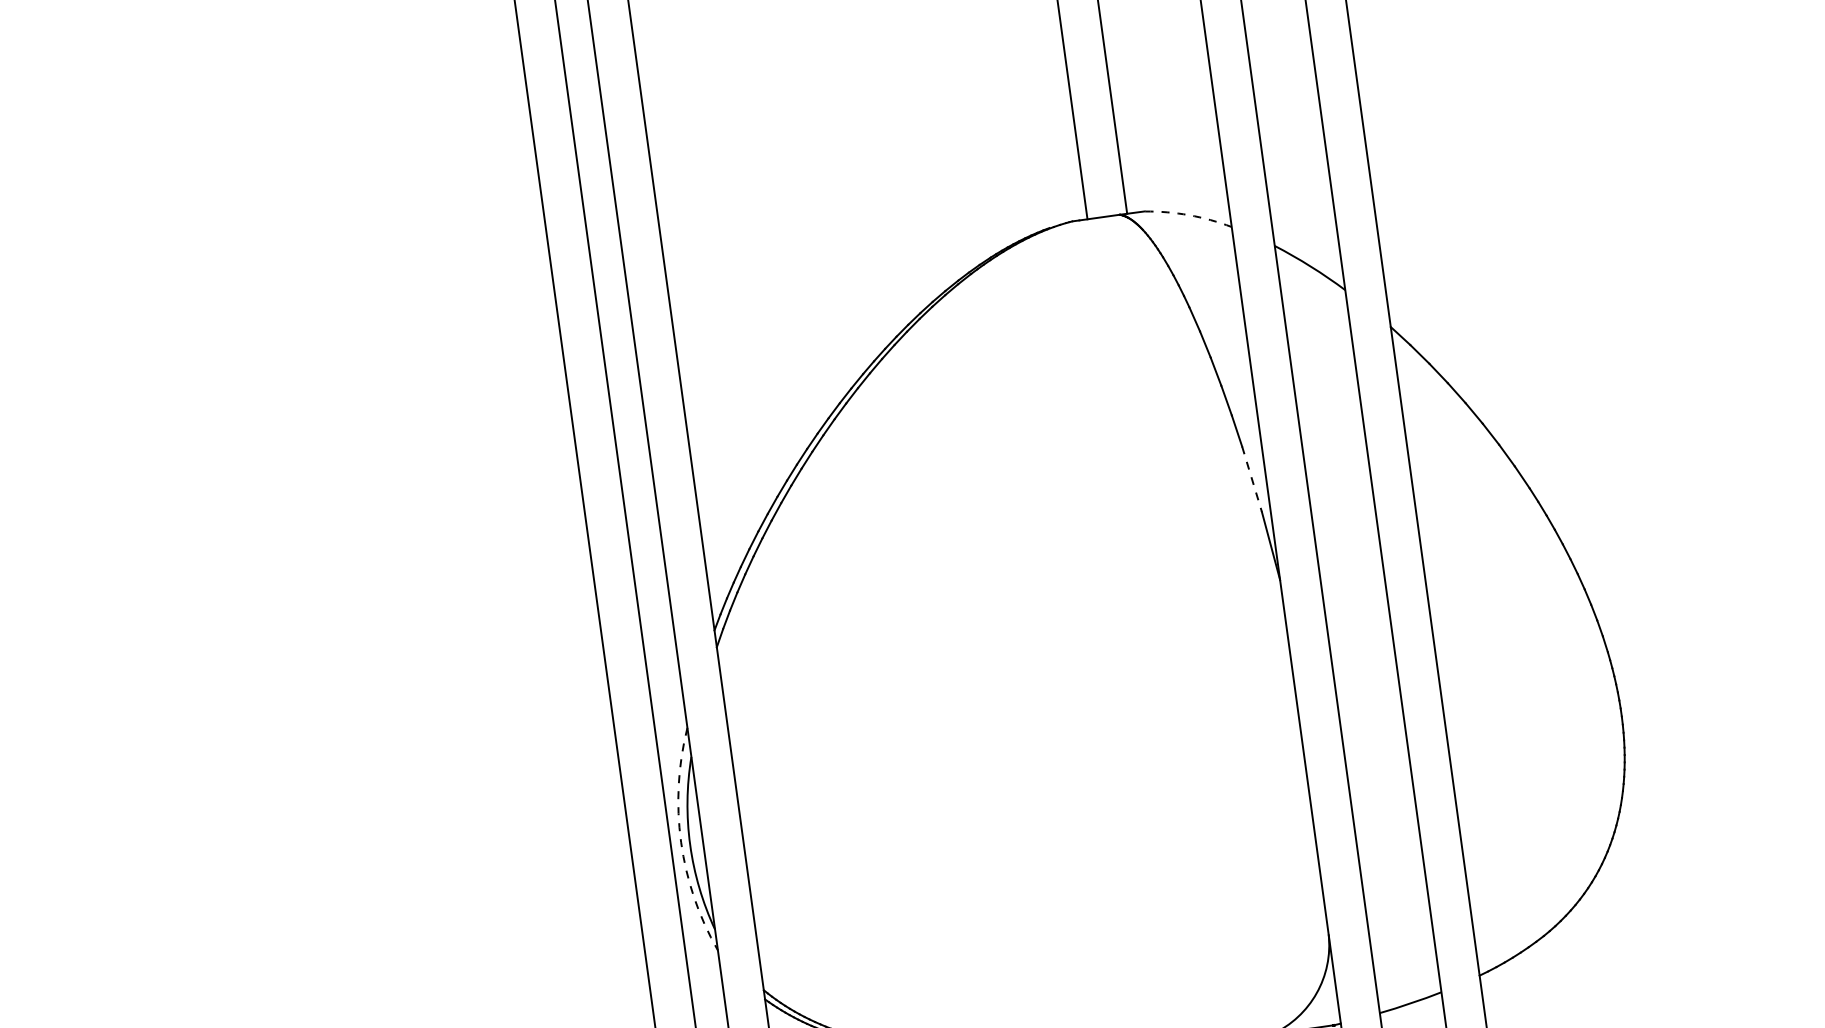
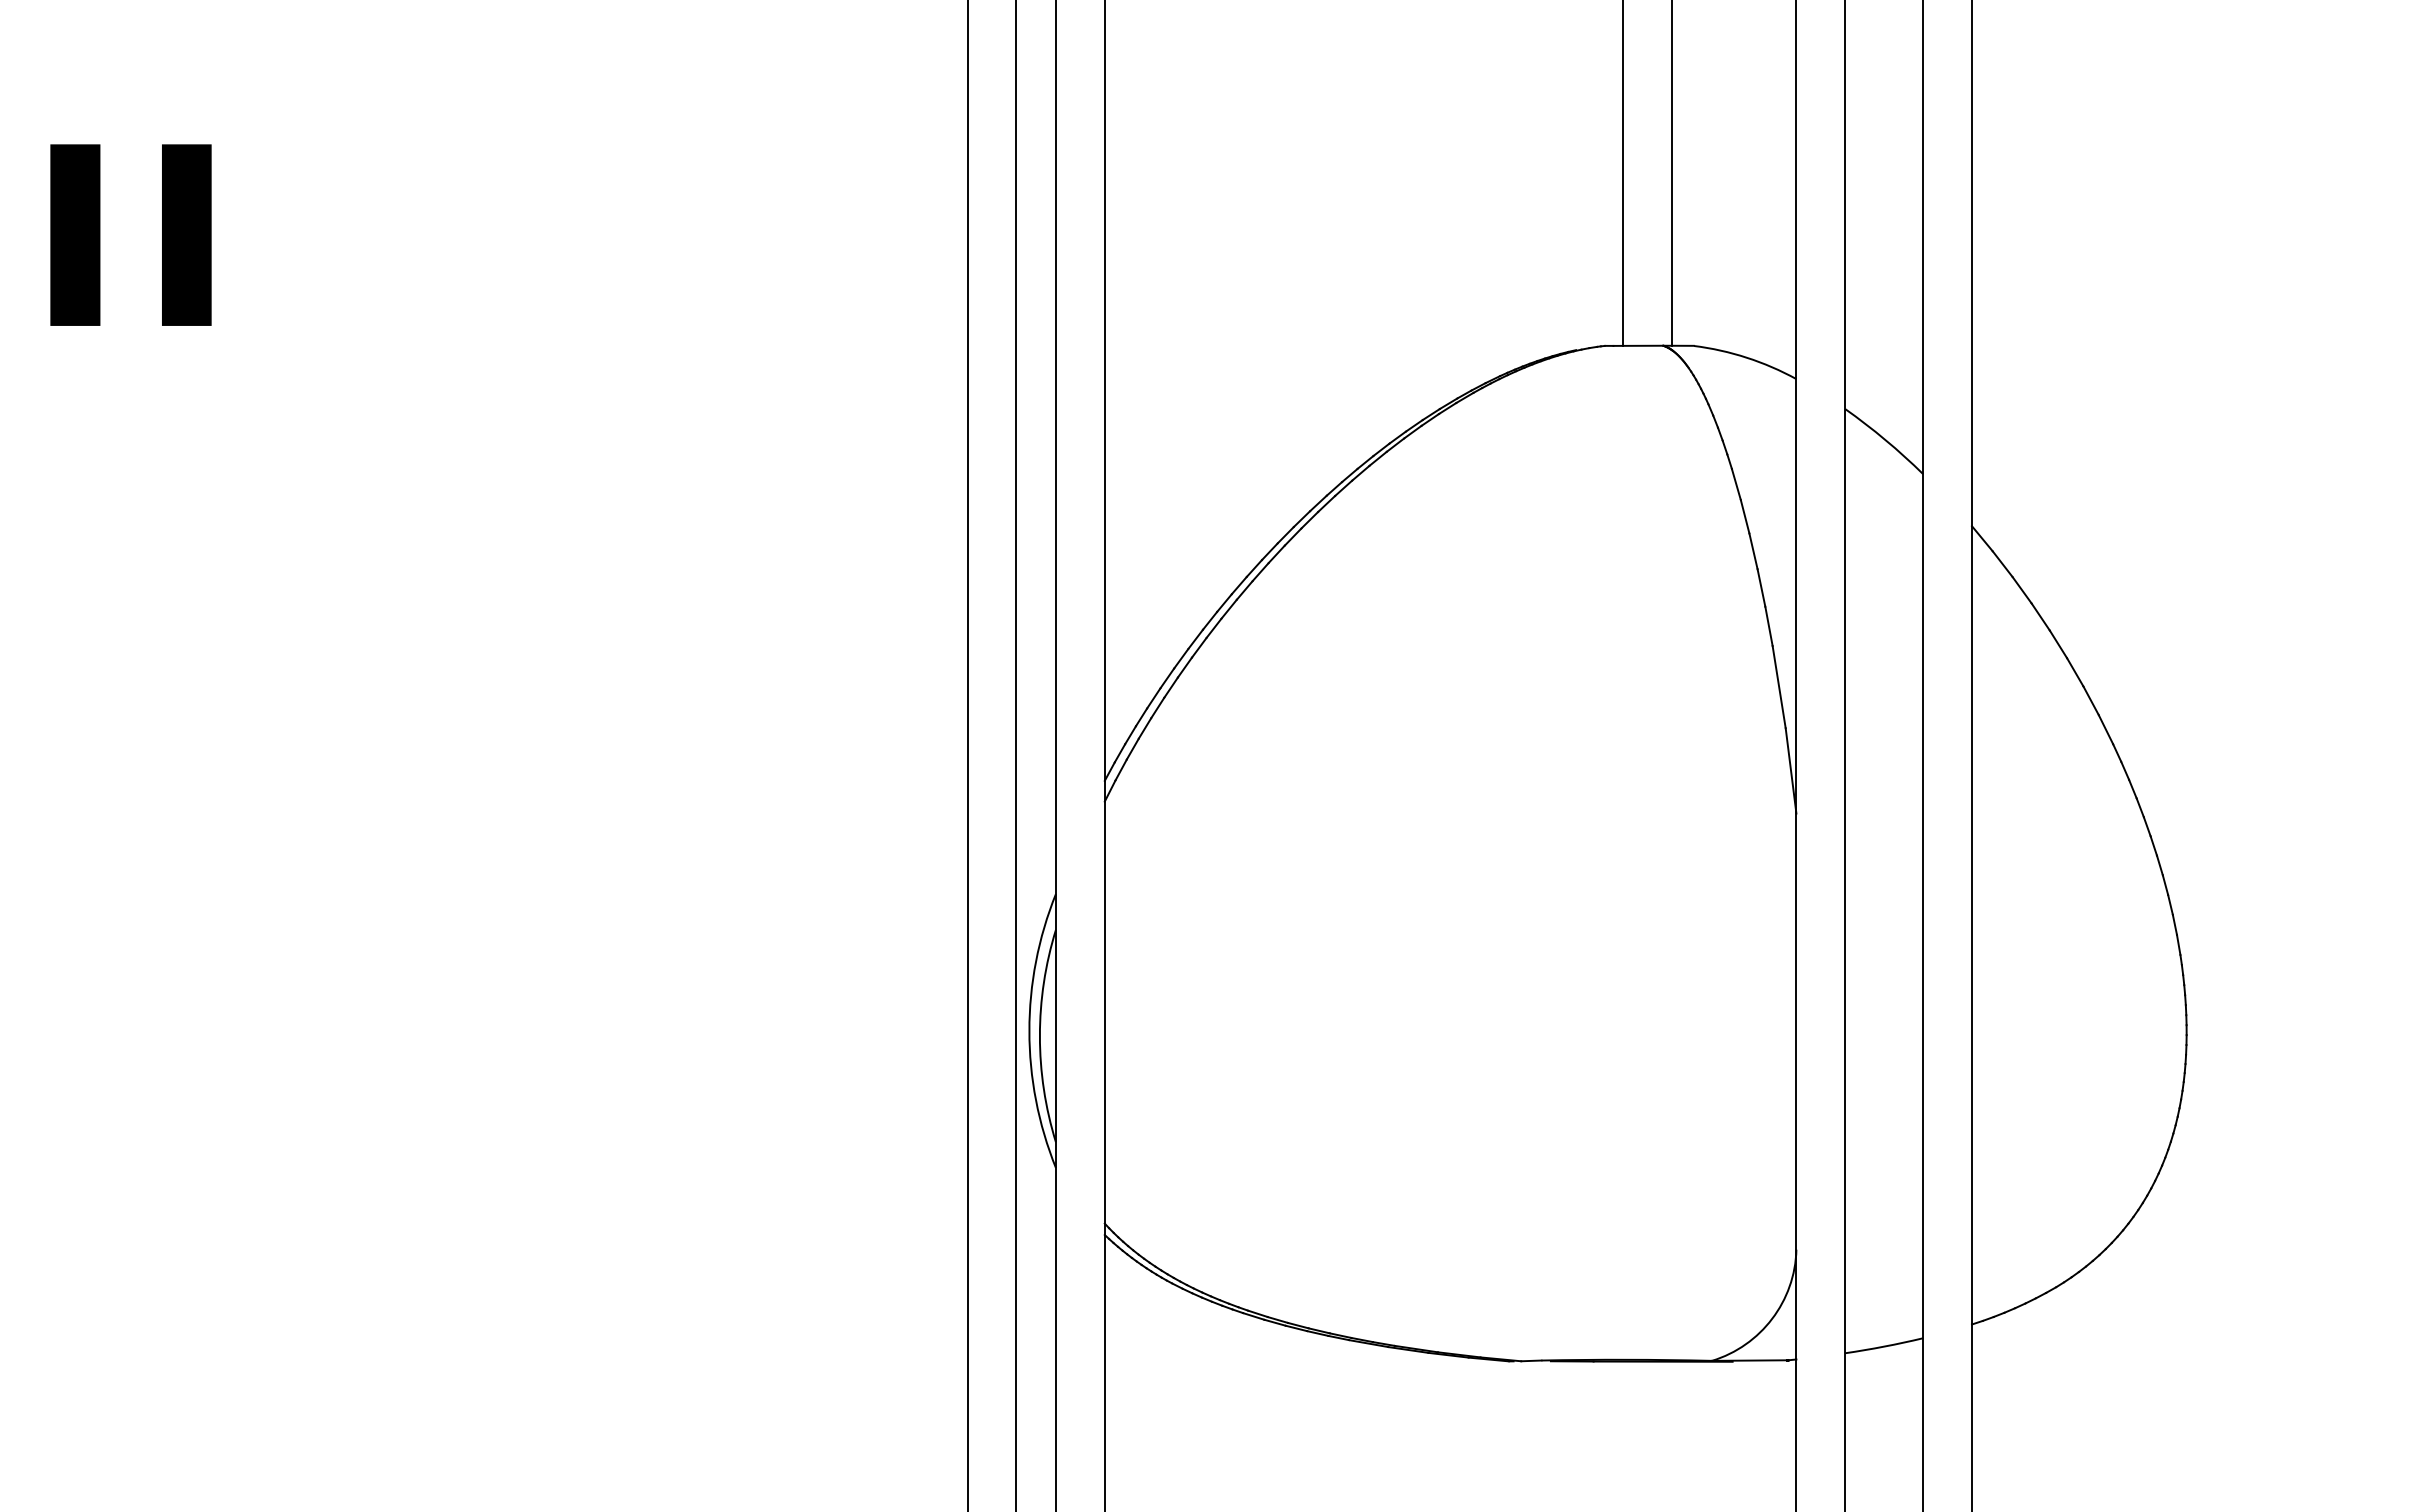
arc: (1188, 215) -> (1746, 357), dashed -> solid
line: (1252, 479) -> (1779, 687), dashed -> solid
arc: (681, 842) -> (1029, 1031), dashed -> solid

